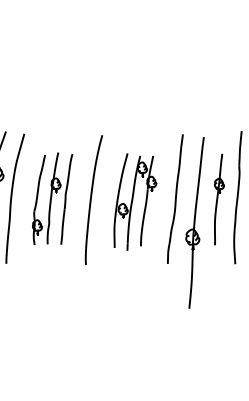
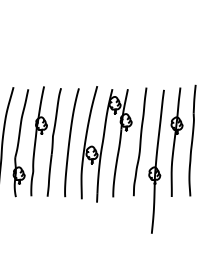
part: (52, 198) -> (37, 141), size x1.43
part: (219, 199) -> (177, 142), size x1.43
part: (135, 201) -> (106, 143), size x1.43

